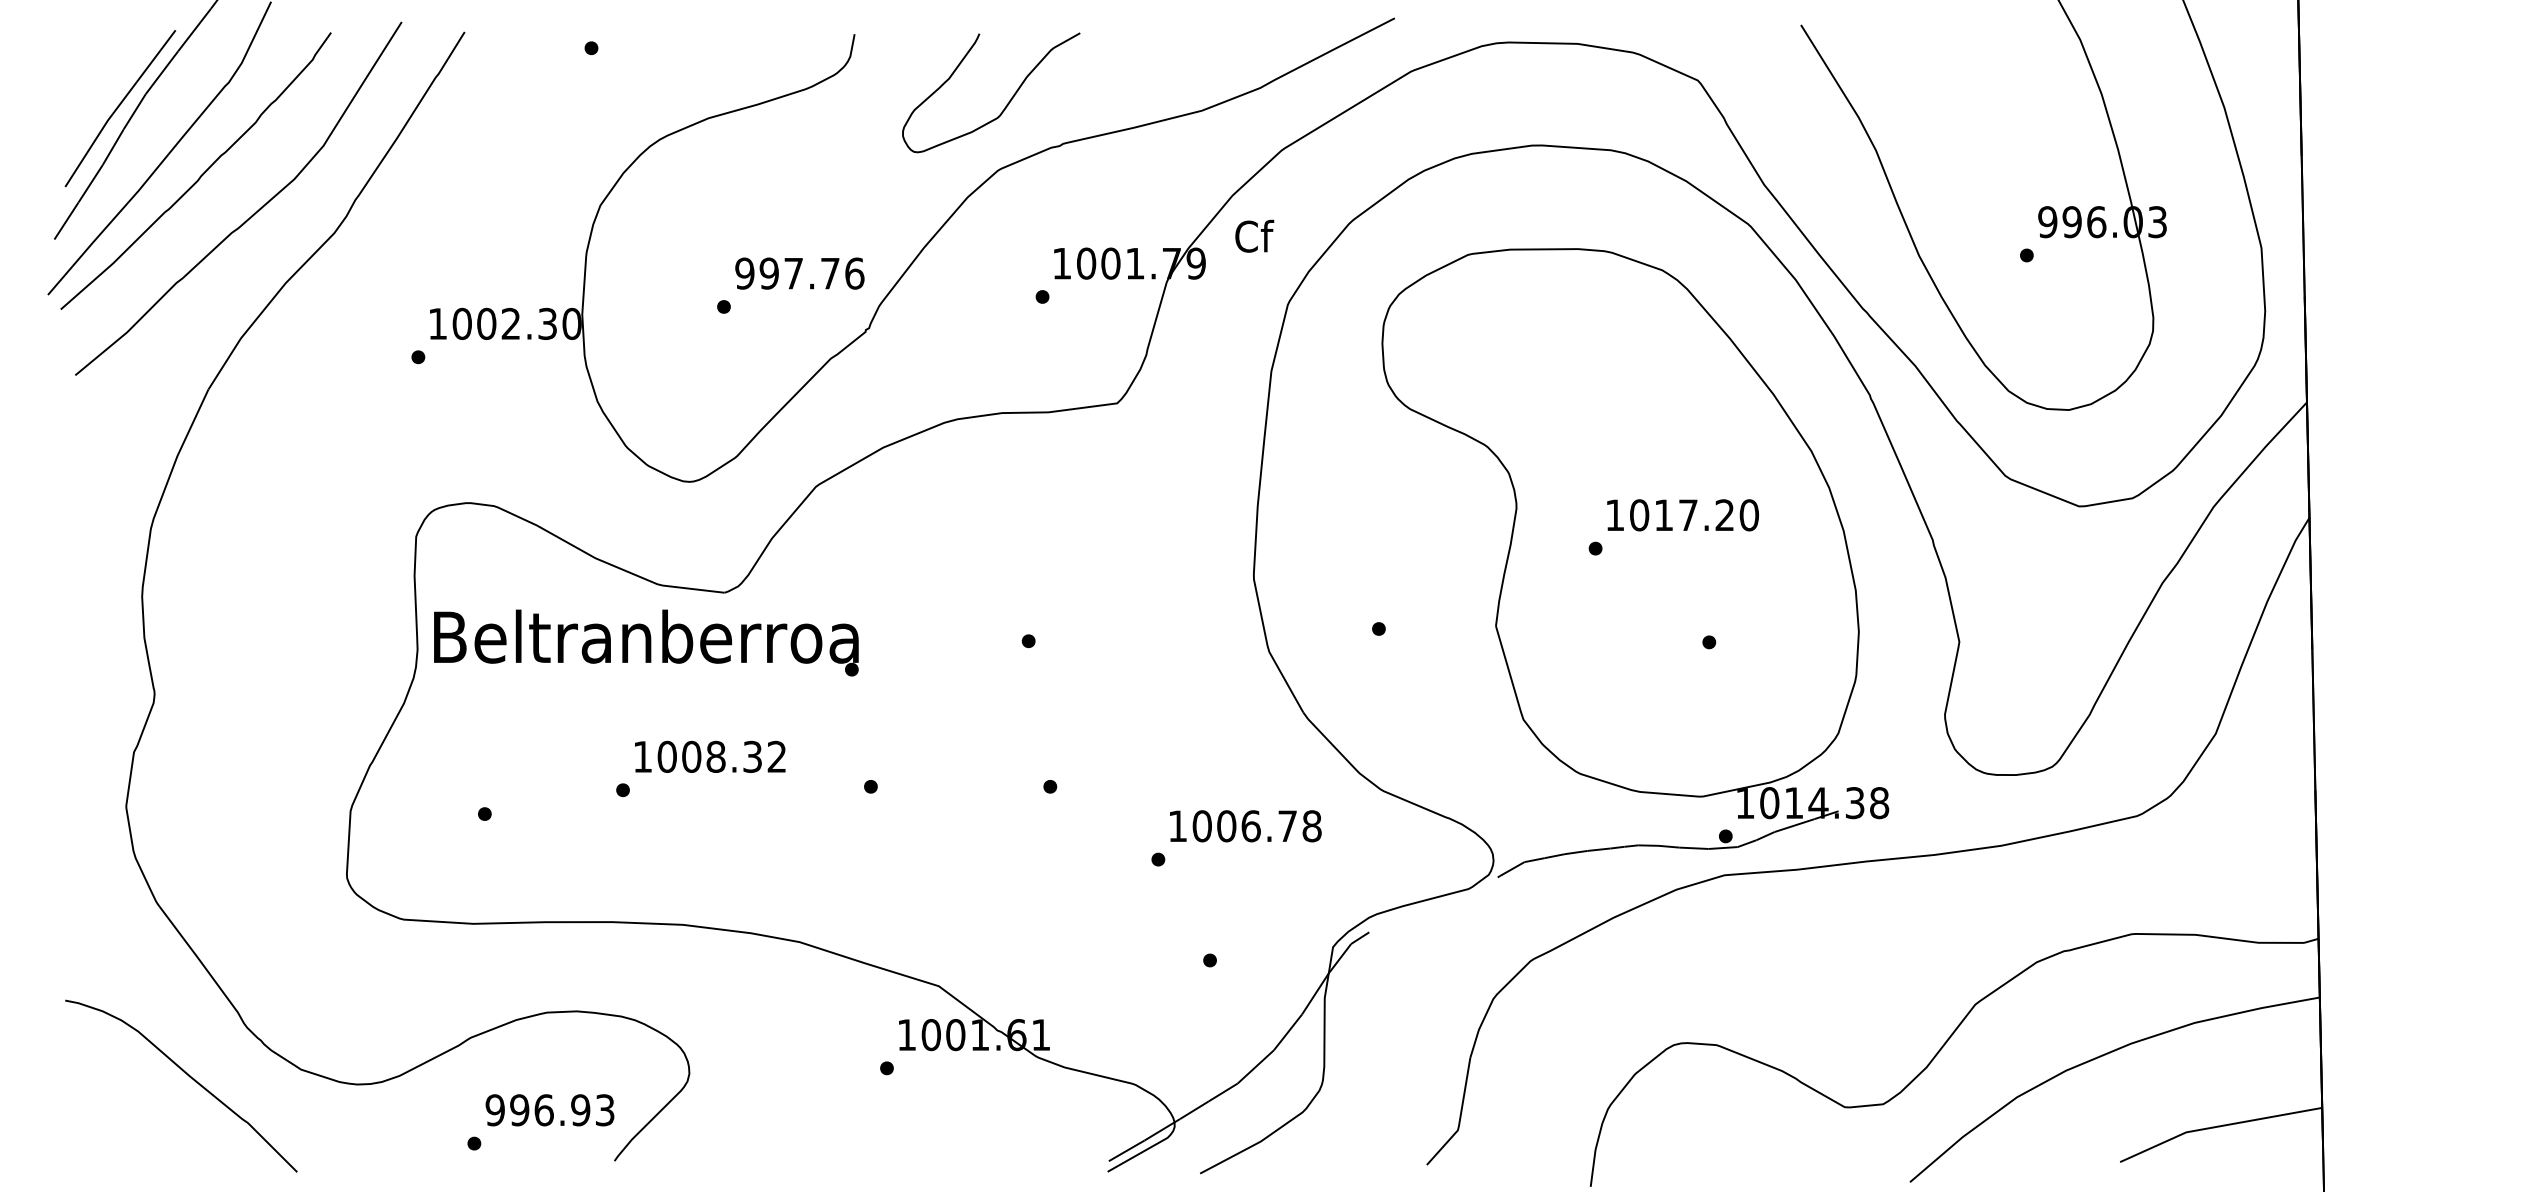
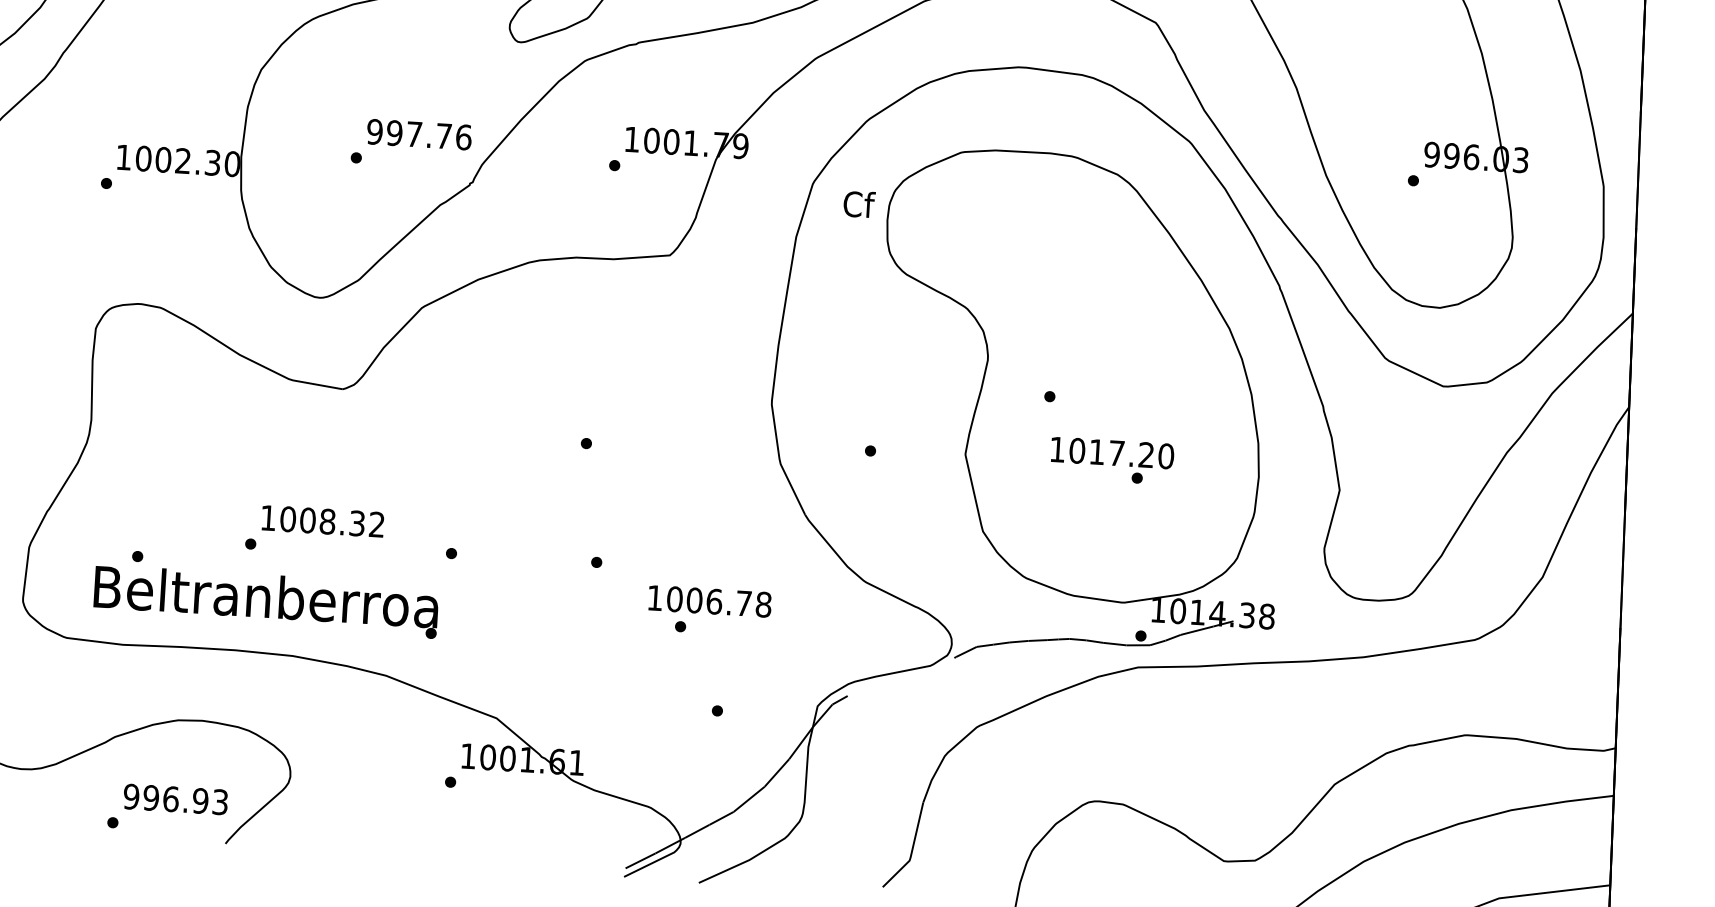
text: (1254, 235) -> (859, 203), moved
text: (1682, 515) -> (1112, 453), moved
text: (646, 642) -> (266, 601), moved
text: (1245, 826) -> (709, 601), moved

